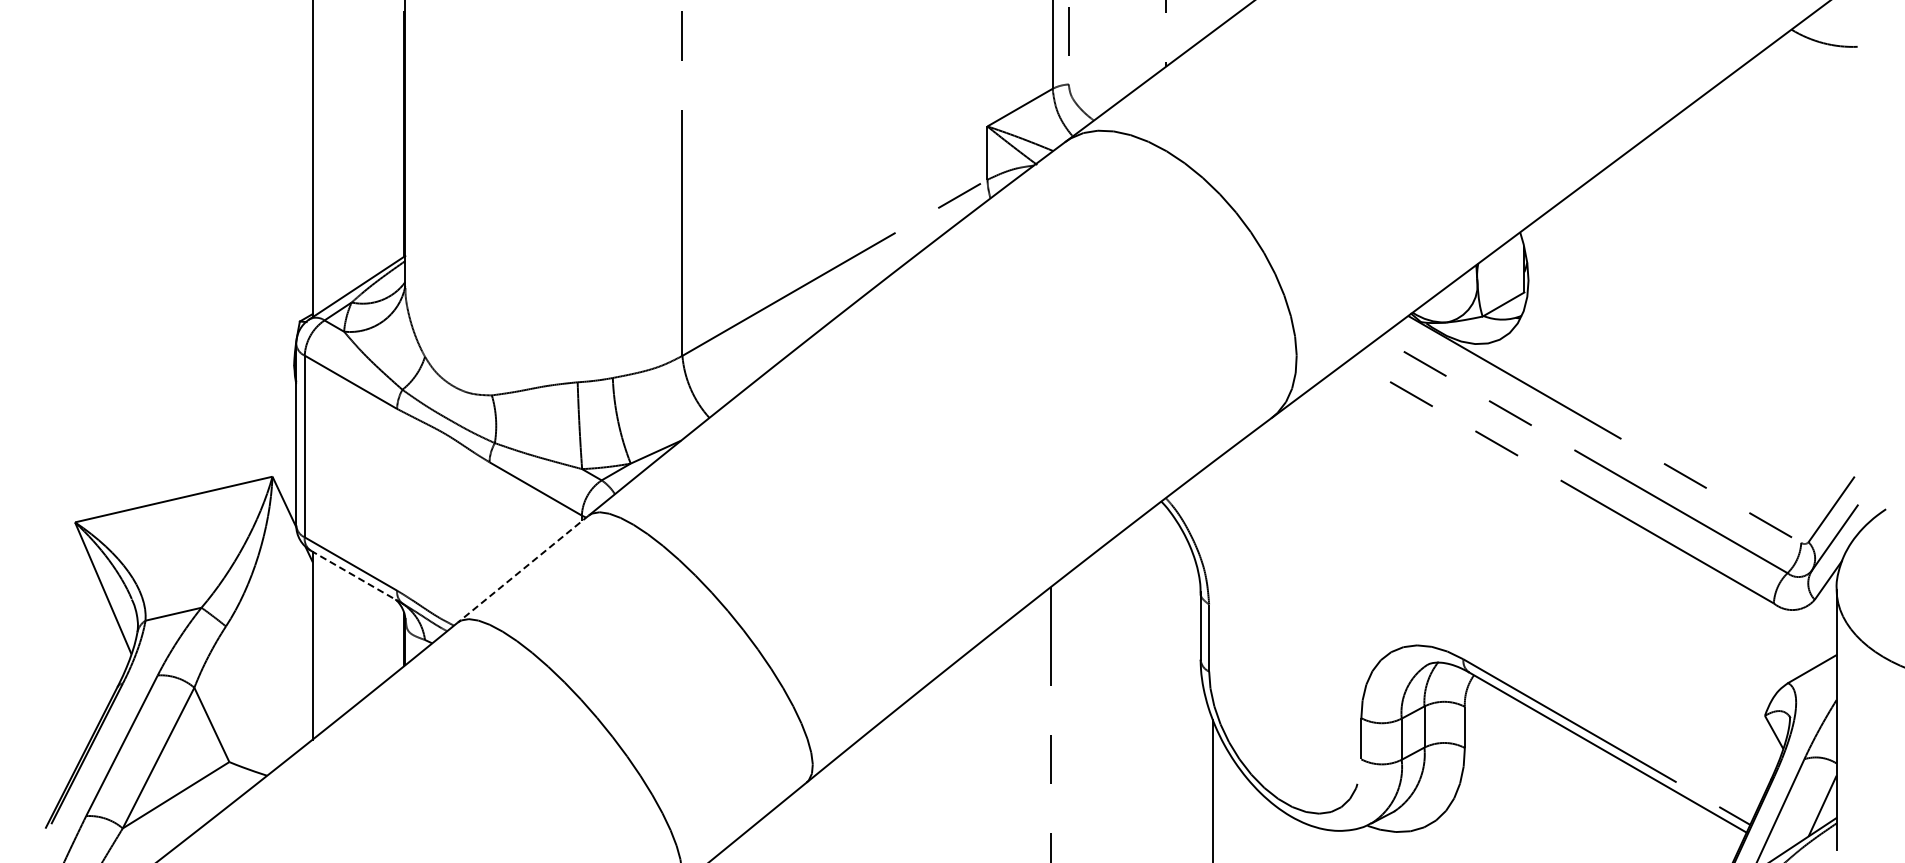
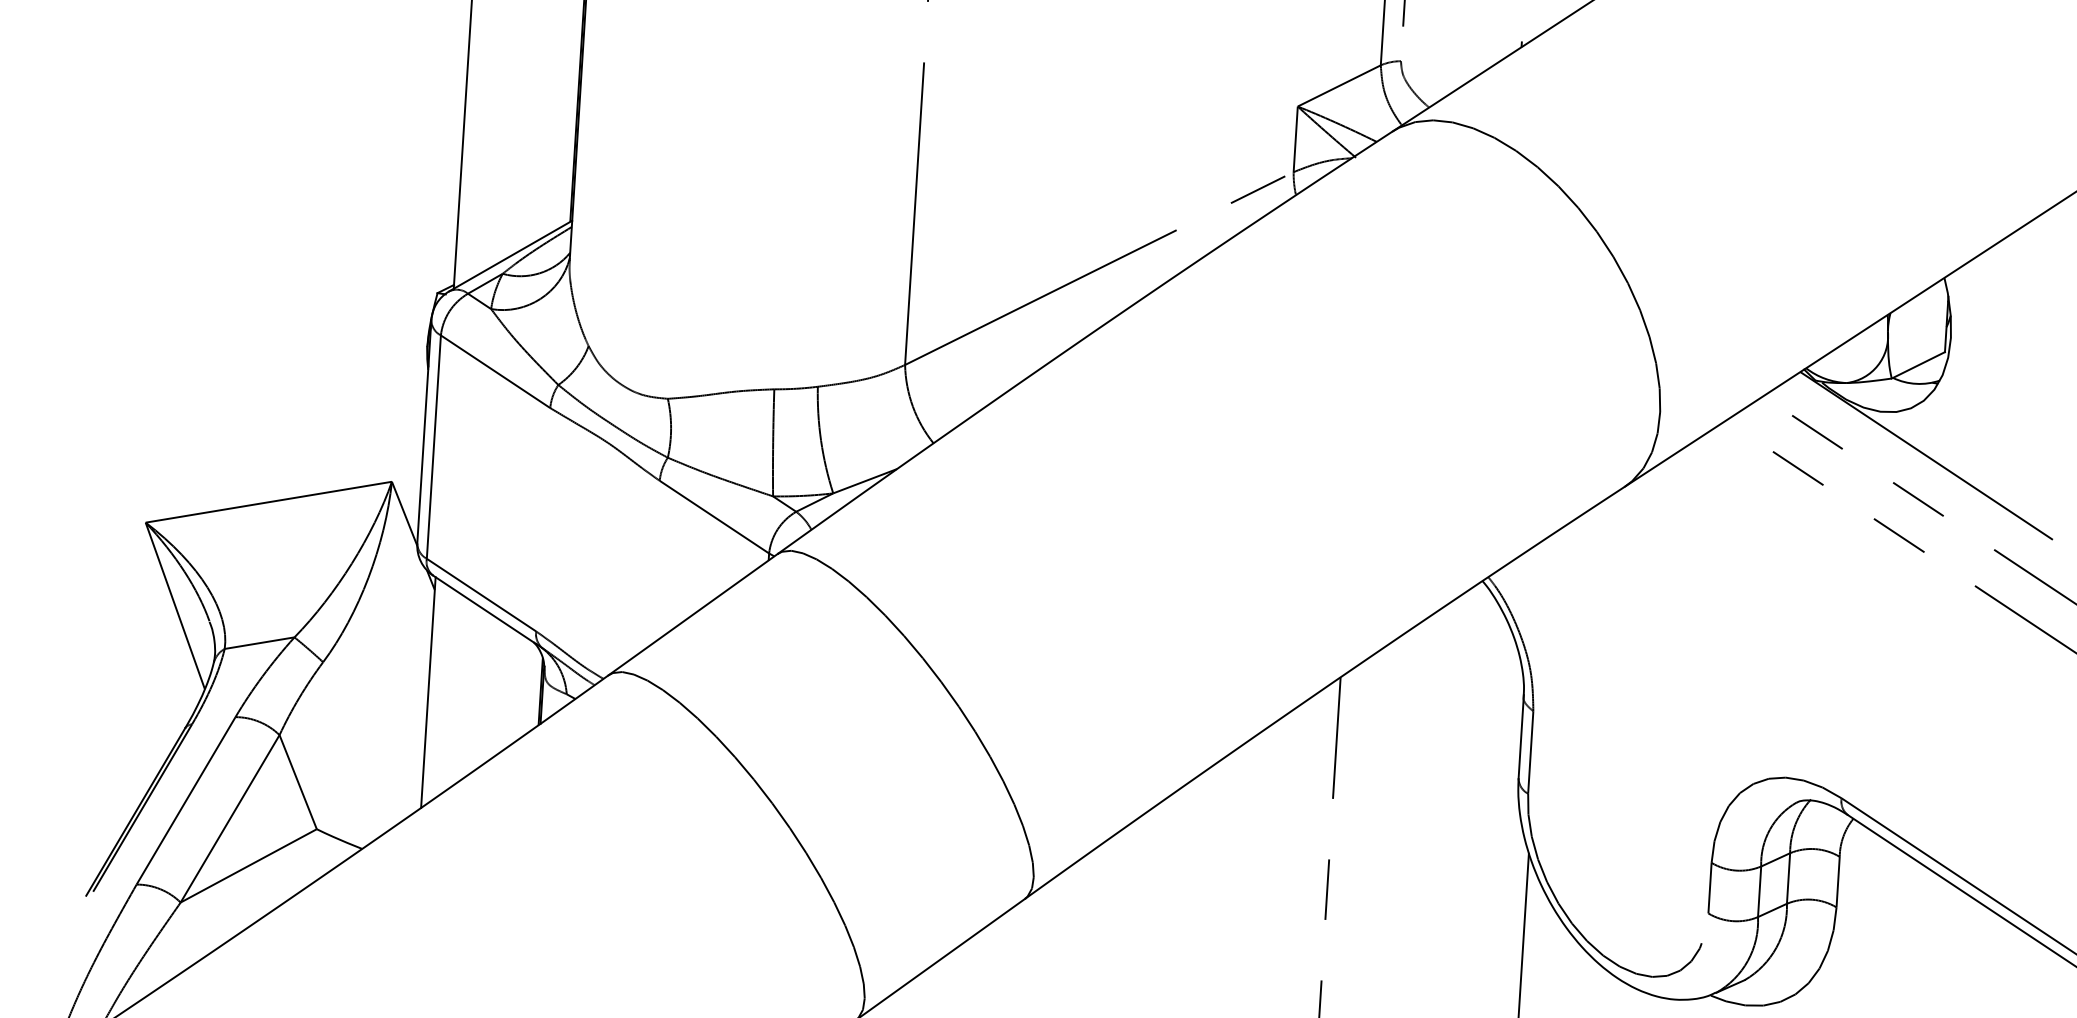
line: (522, 569) -> (692, 615), dashed -> solid
line: (354, 575) -> (485, 609), dashed -> solid

